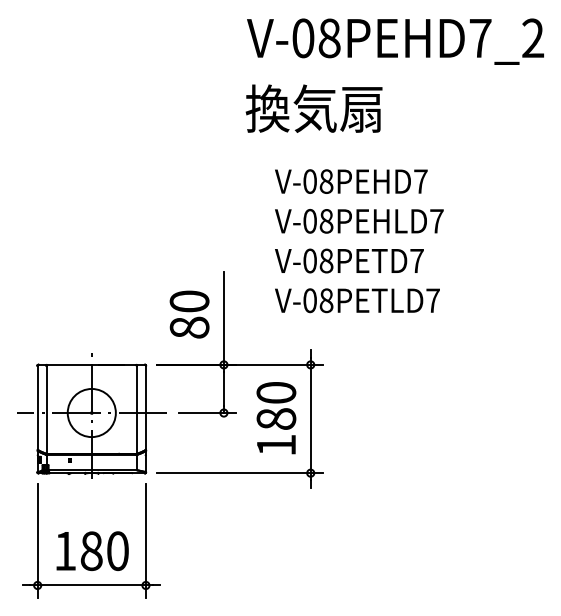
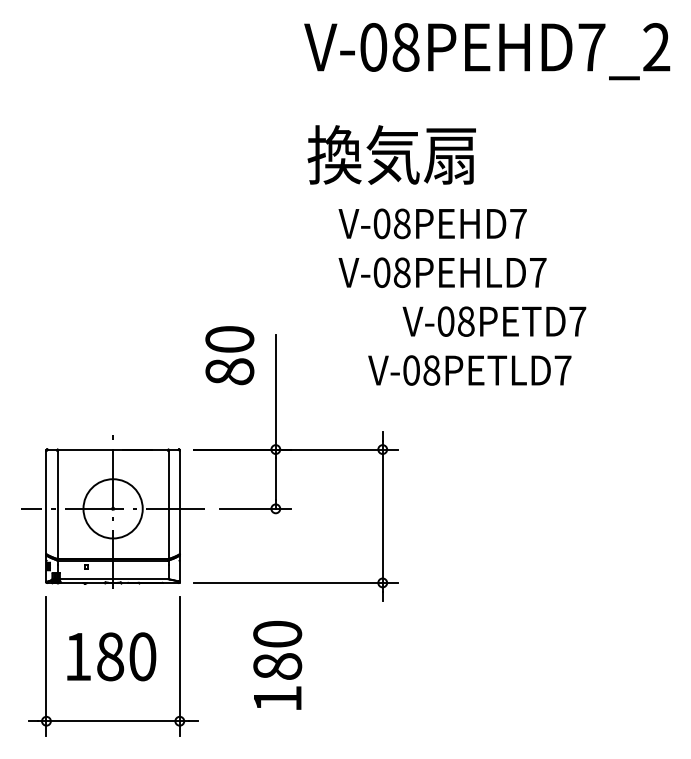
text: (313, 108) -> (391, 154), moved
text: (349, 260) -> (494, 320), moved
text: (357, 300) -> (469, 370), moved
text: (189, 314) -> (229, 355), moved
text: (276, 418) -> (277, 665), moved
text: (92, 550) -> (111, 655), moved

